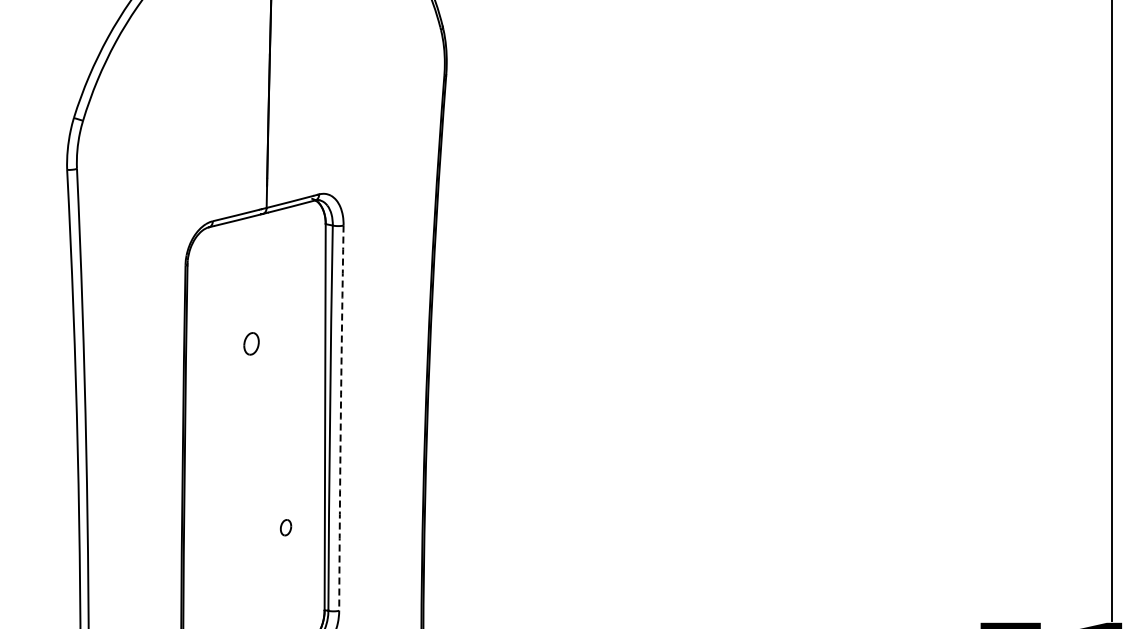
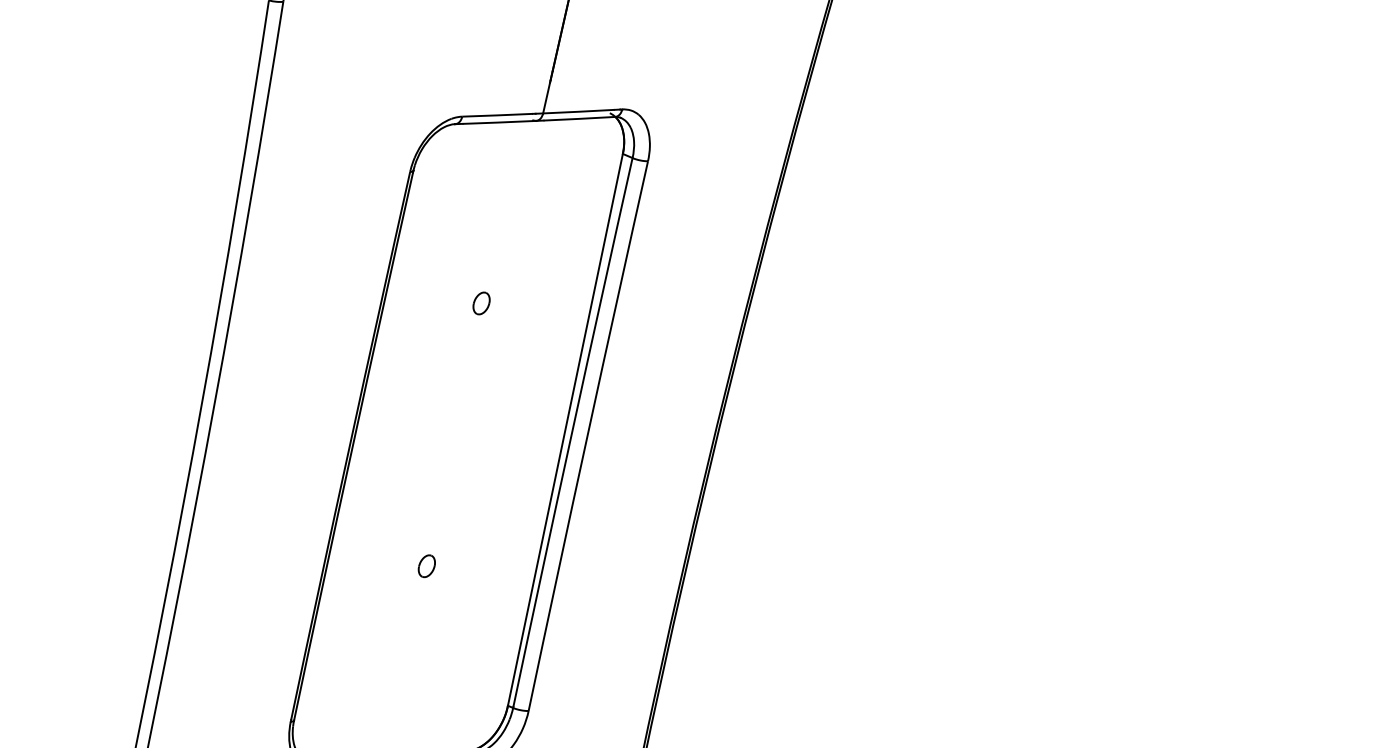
part: (251, 343) -> (481, 302), size x0.71
arc: (340, 418) -> (586, 436), dashed -> solid
part: (286, 527) -> (427, 566), moved

